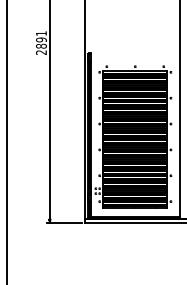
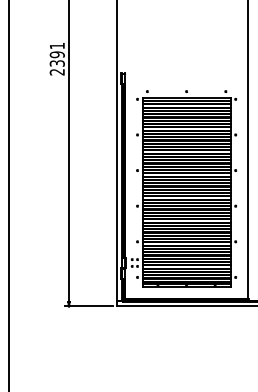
text: (40, 46) -> (56, 63), 2891 -> 2391

